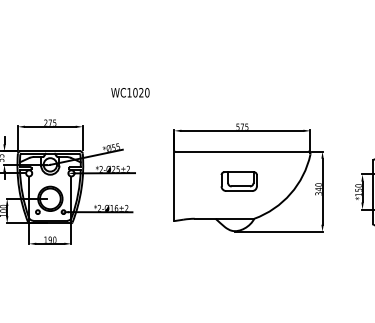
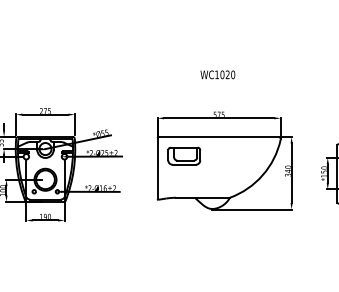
text: (129, 92) -> (217, 74), moved
part: (239, 180) -> (184, 155), moved

